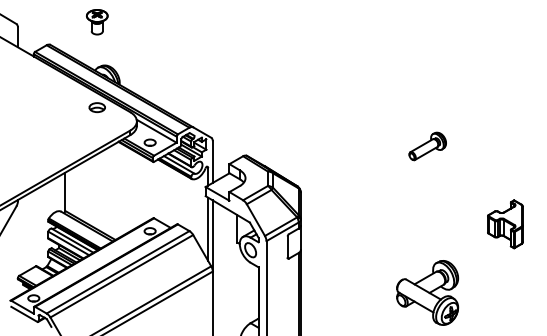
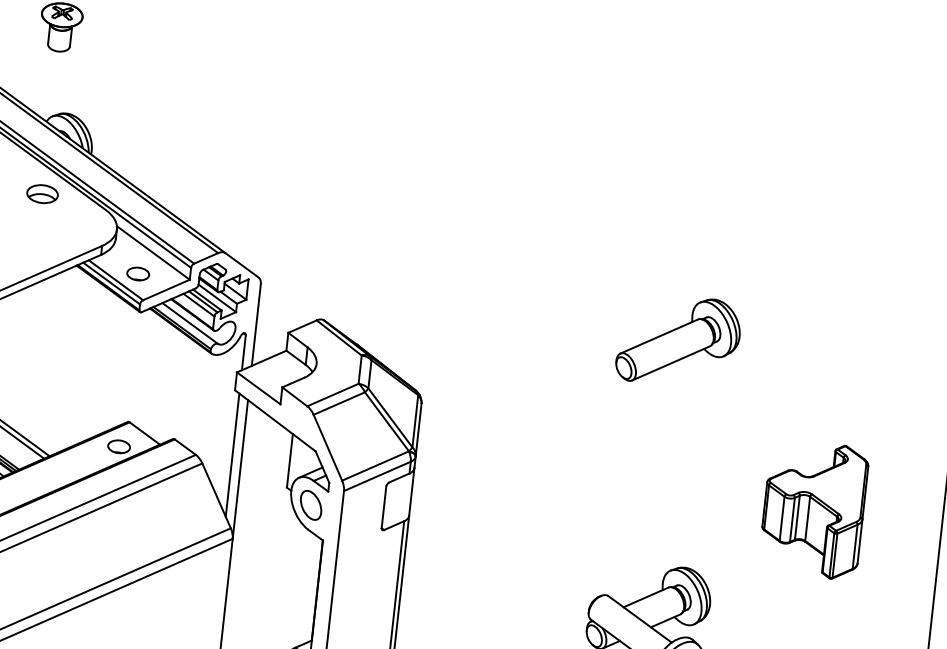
part: (427, 146) -> (678, 341), size x1.67
part: (505, 224) -> (813, 510), size x1.43

